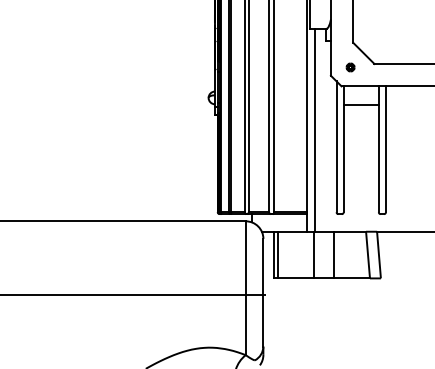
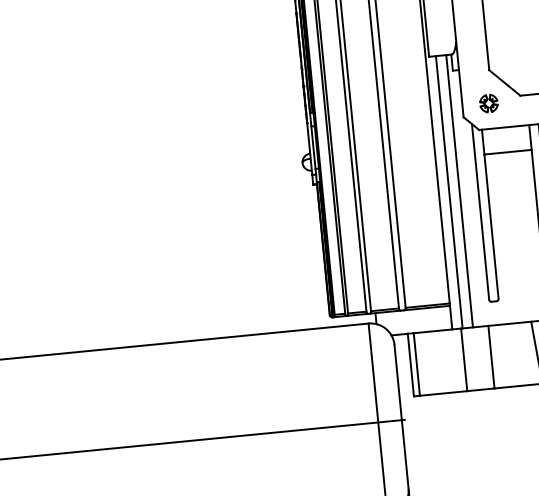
part: (350, 67) -> (488, 103), size x1.67
line: (322, 129) -> (459, 190), added

